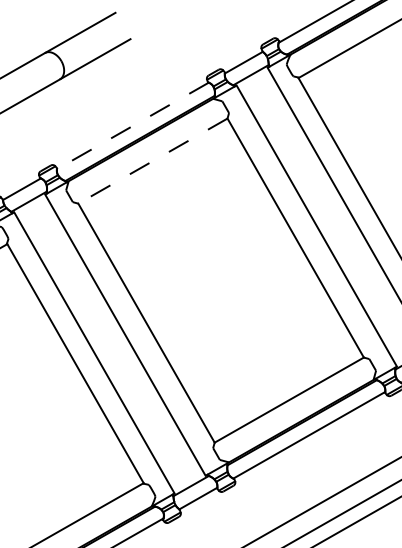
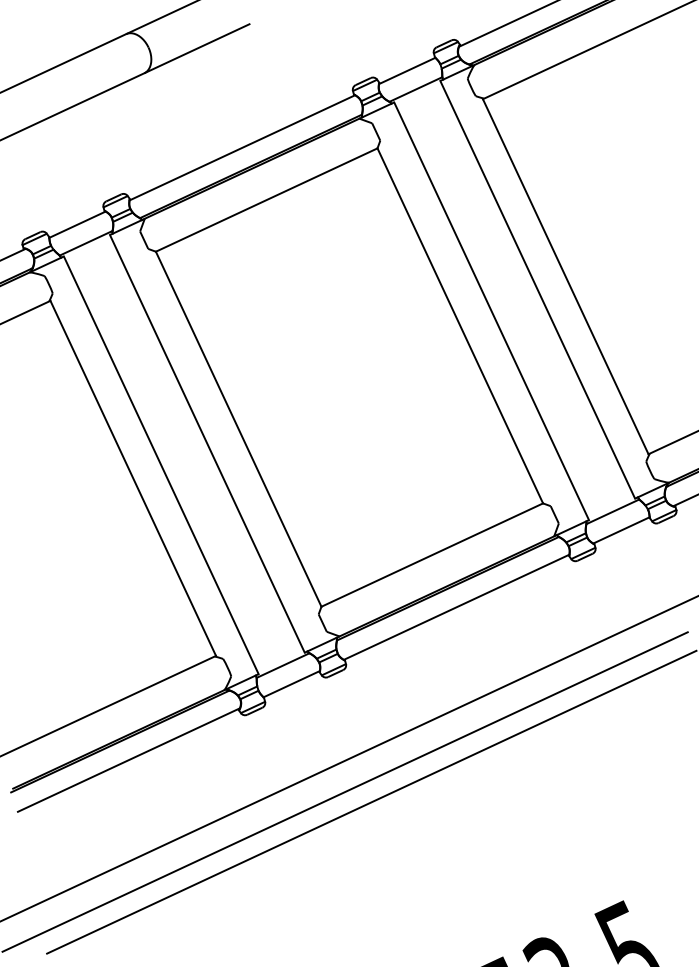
line: (132, 126) -> (241, 148), dashed -> solid
line: (152, 161) -> (266, 200), dashed -> solid

